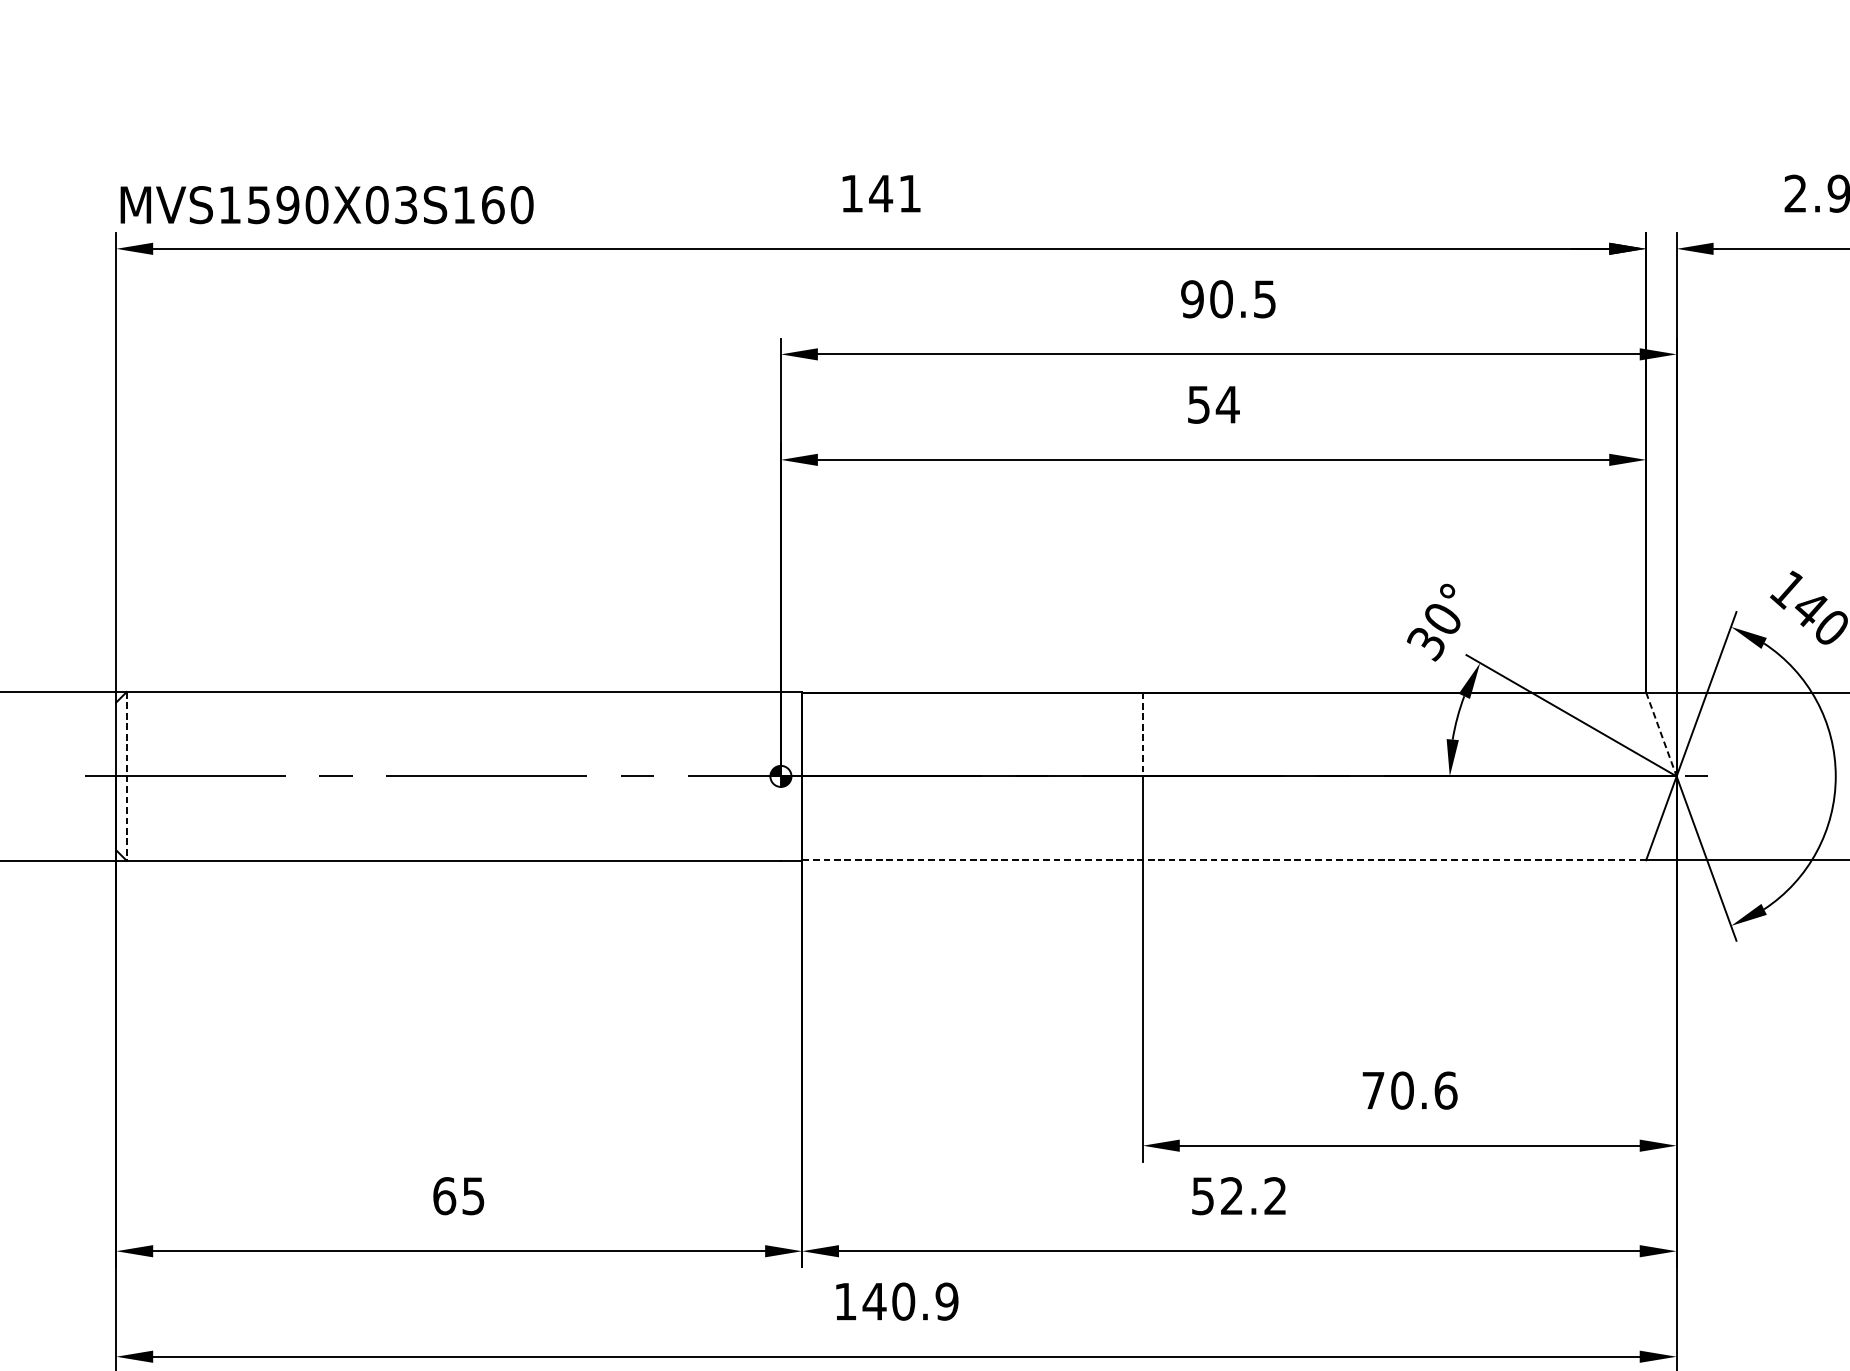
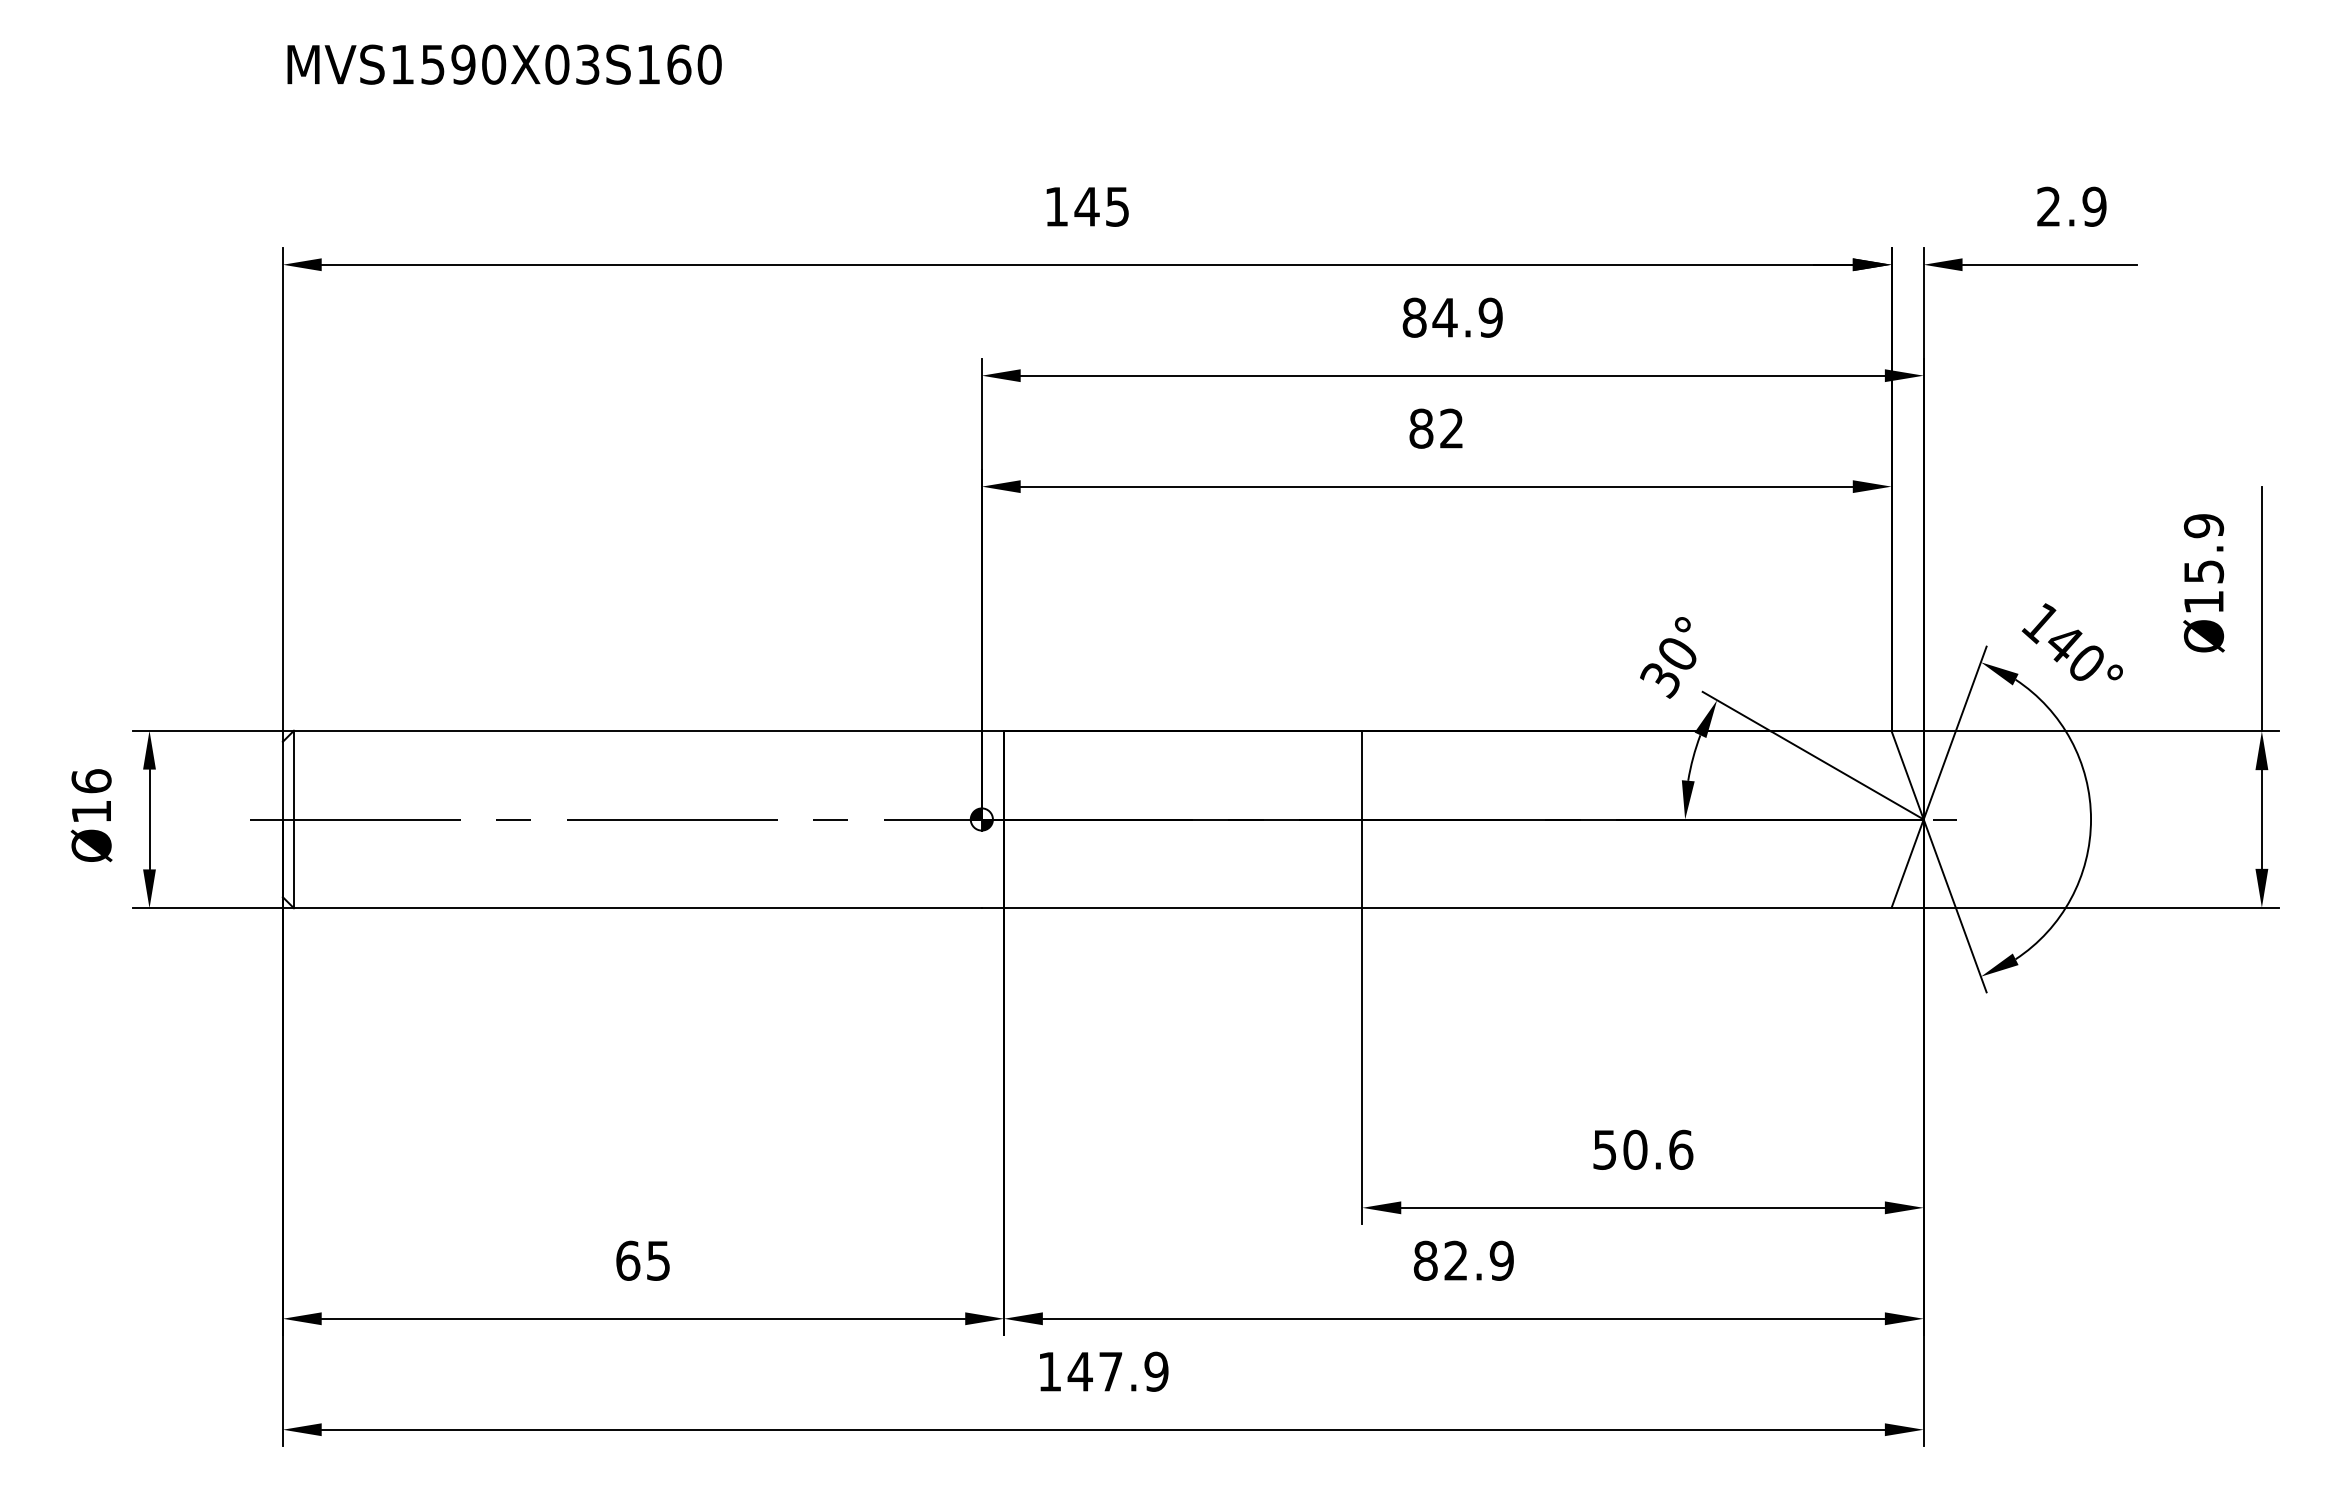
text: (909, 193) -> (1117, 206), 141 -> 145
text: (326, 204) -> (504, 64), moved
text: (1228, 299) -> (1452, 317), 90.5 -> 84.9
text: (1213, 404) -> (1436, 428), 54 -> 82
line: (1142, 734) -> (1362, 775), dashed -> solid
line: (1661, 734) -> (1907, 775), dashed -> solid
line: (126, 776) -> (293, 819), dashed -> solid
line: (1223, 860) -> (1447, 907), dashed -> solid
text: (1373, 1090) -> (1604, 1149), 70.6 -> 50.6
text: (1239, 1195) -> (1463, 1260), 52.2 -> 82.9
text: (903, 1301) -> (1110, 1371), 140.9 -> 147.9

